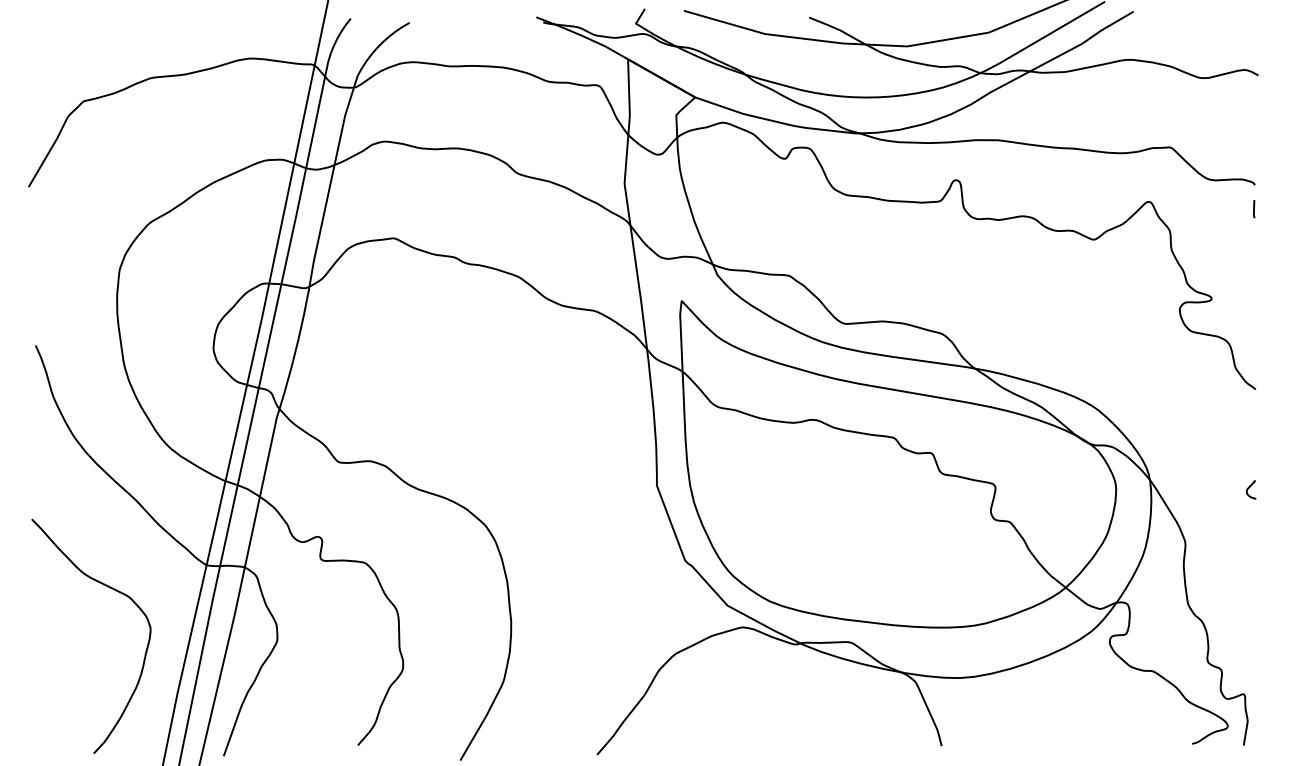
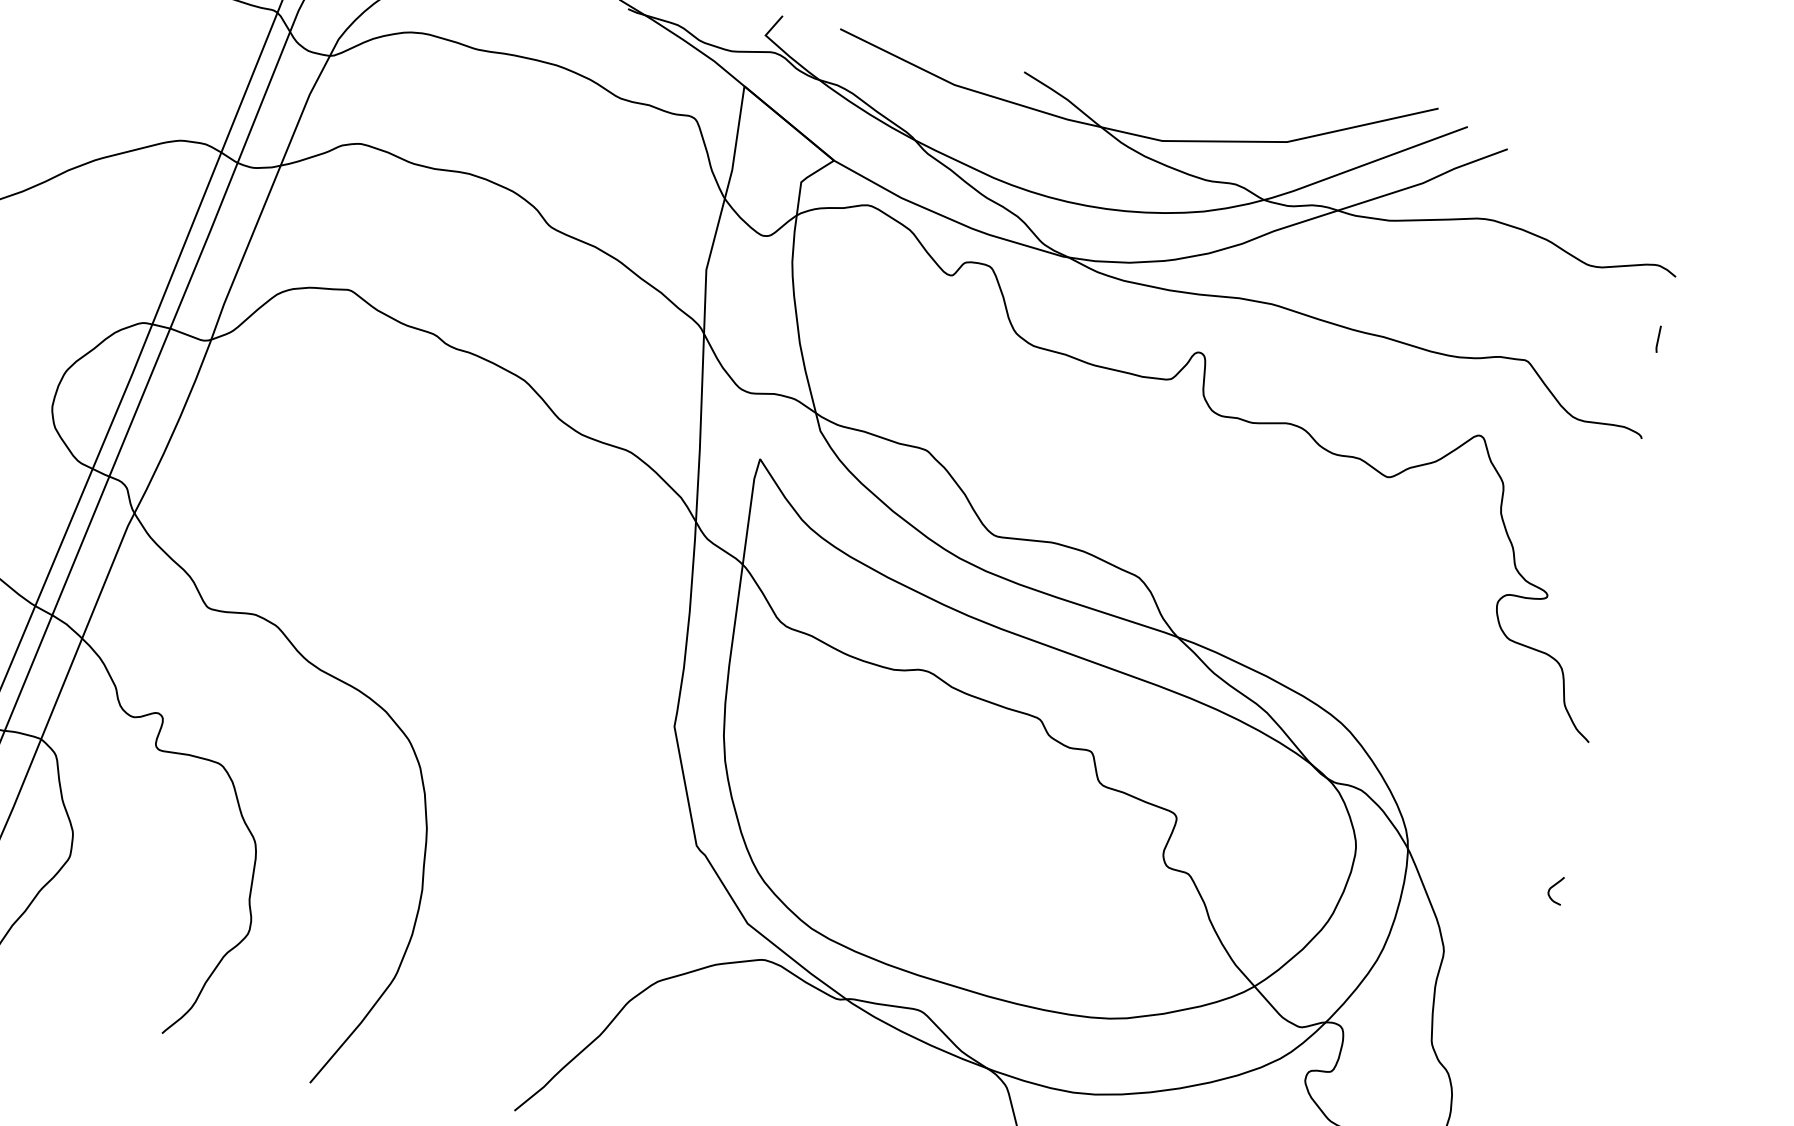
line: (1254, 209) -> (1658, 339), moved

